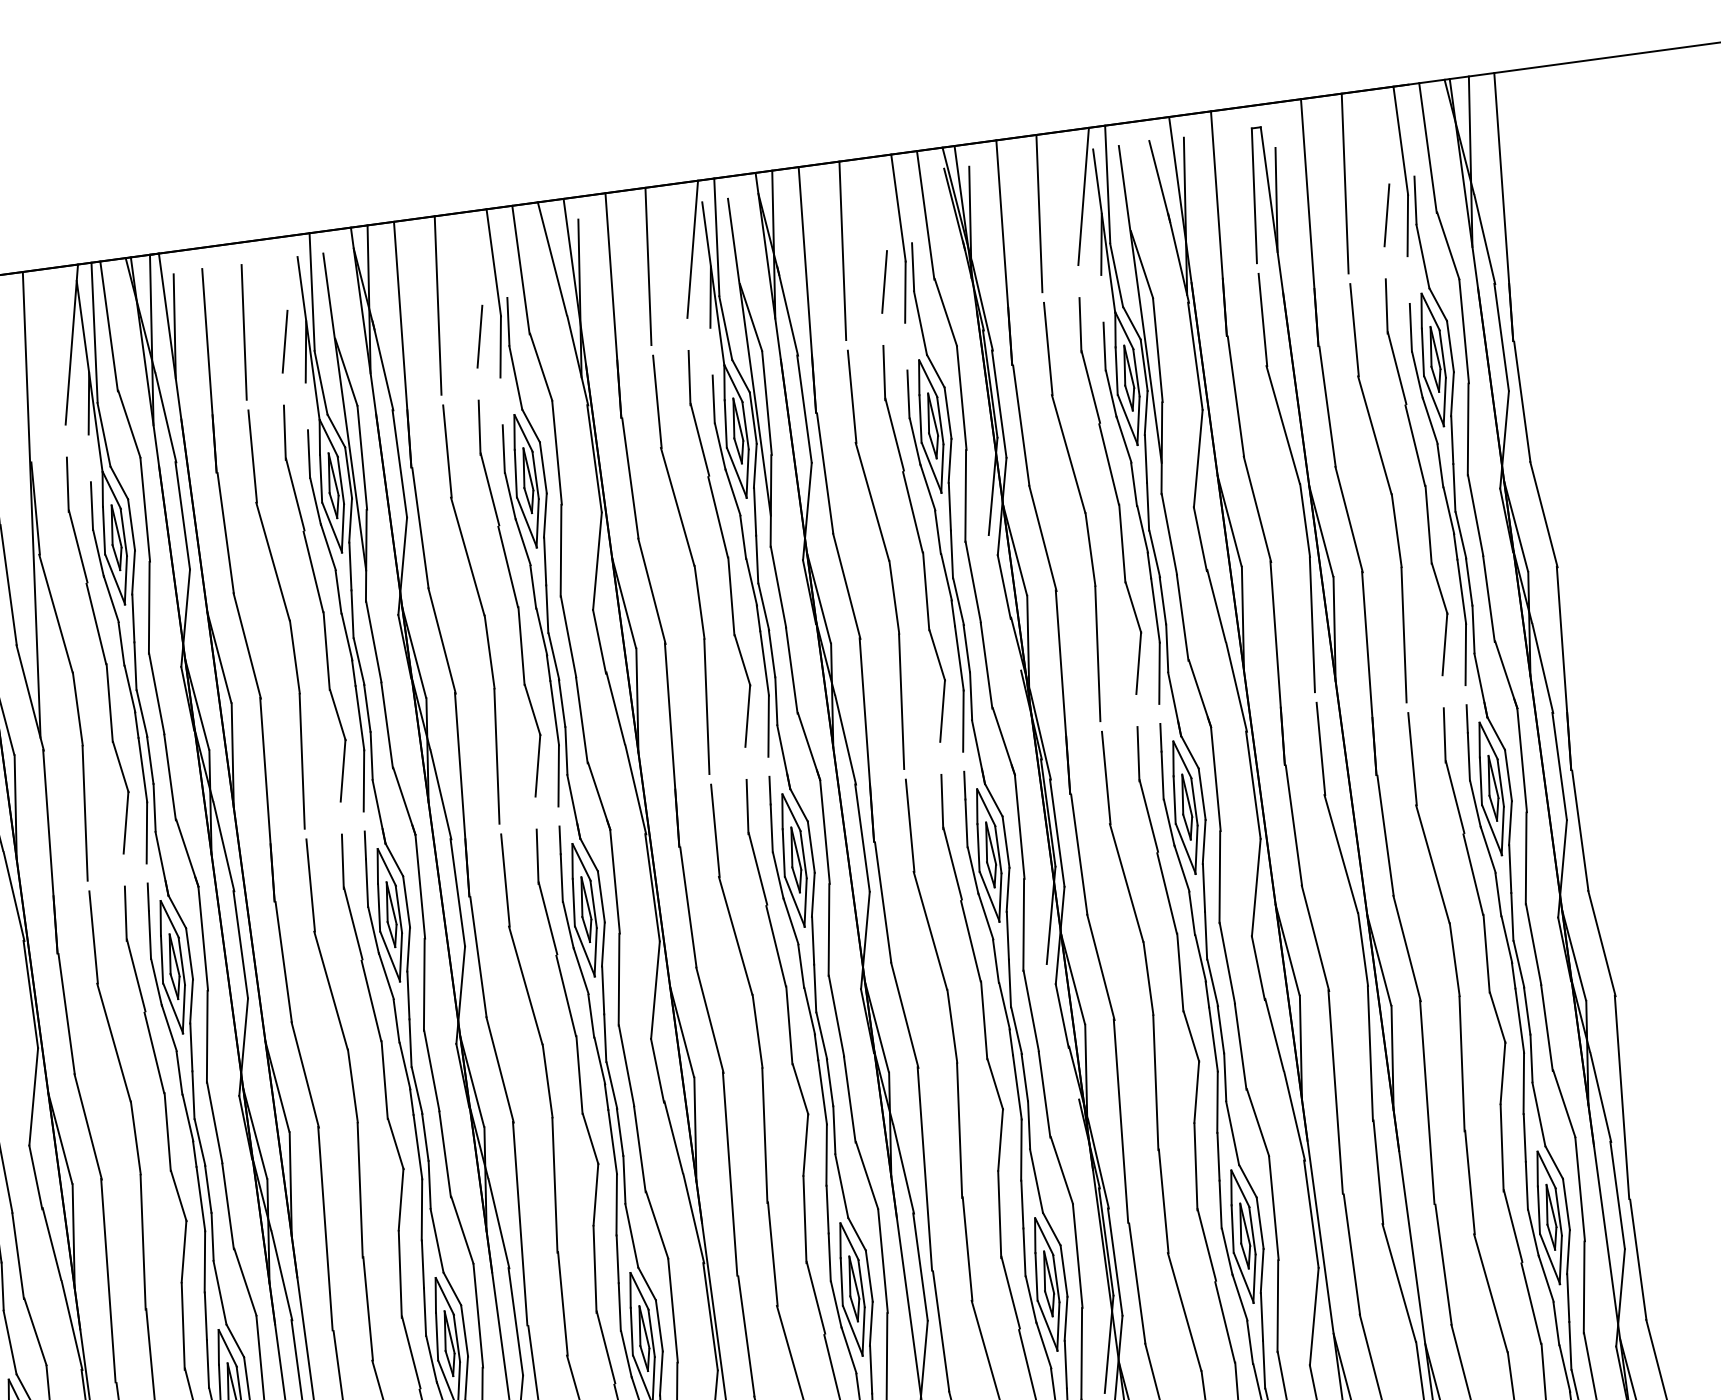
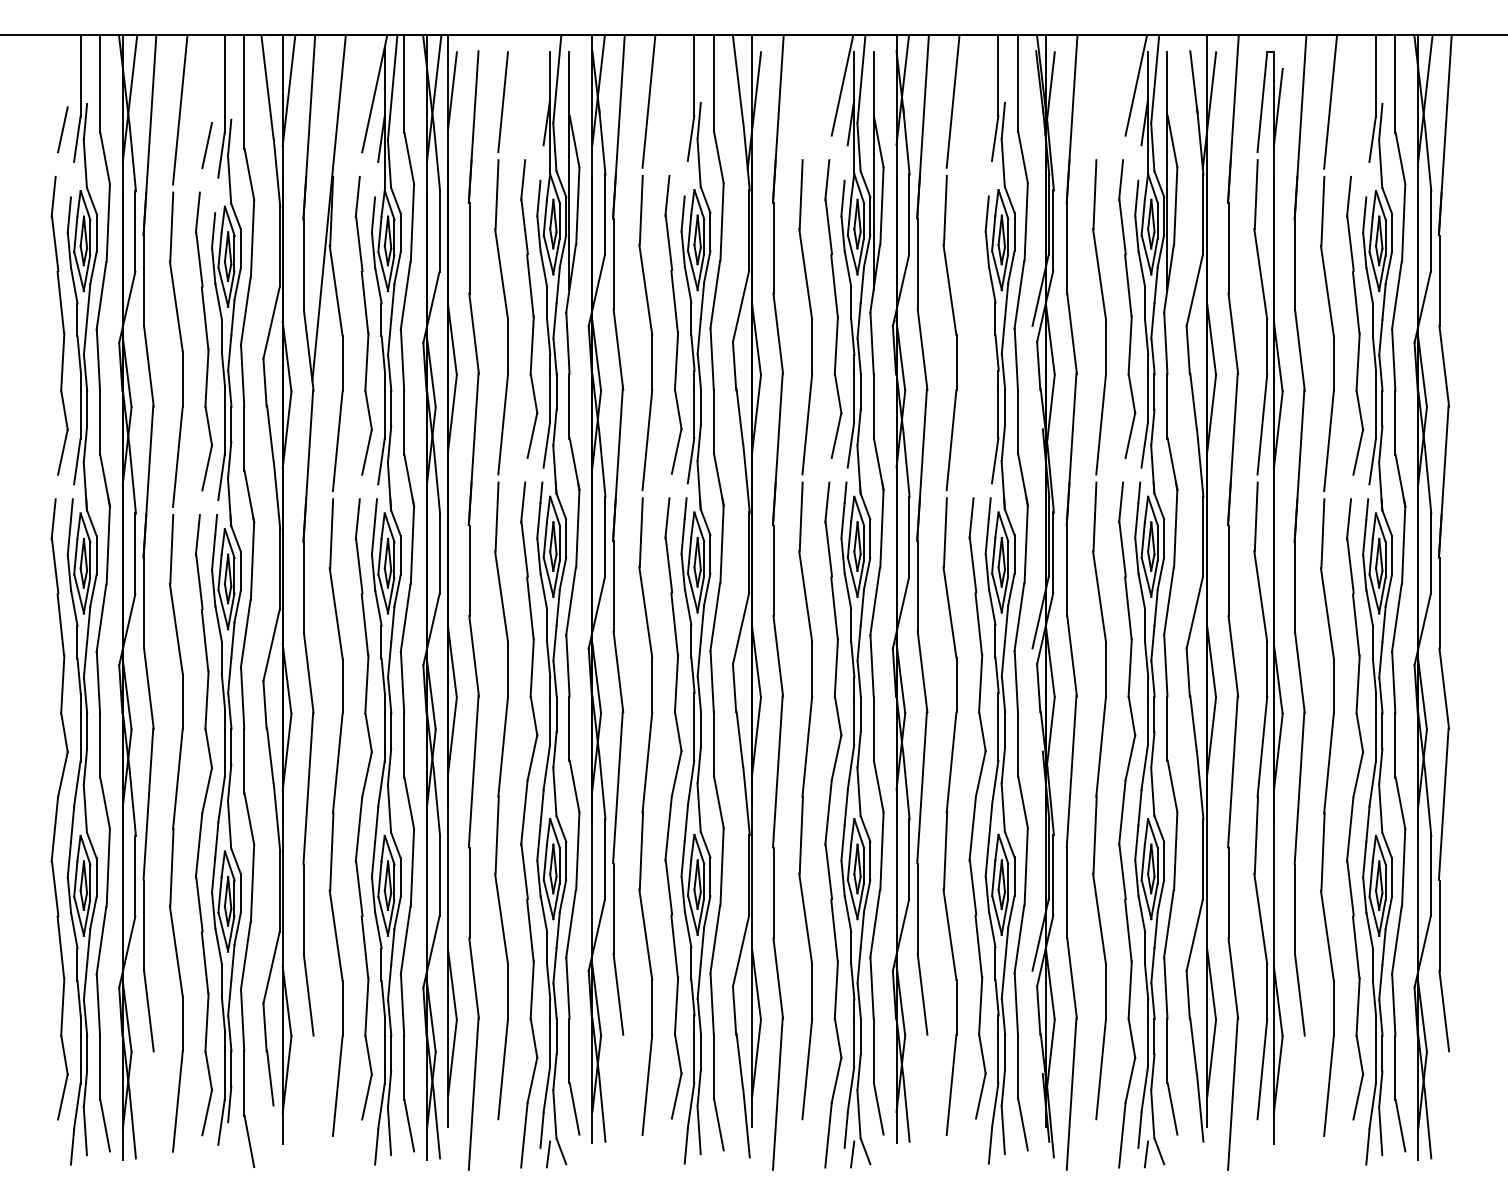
line: (1038, 213) -> (1101, 93), removed
line: (1387, 214) -> (1358, 129), removed
line: (647, 266) -> (807, 93), removed
line: (884, 281) -> (980, 128), removed
line: (479, 336) -> (676, 128), removed
line: (285, 340) -> (532, 112), removed
part: (915, 542) -> (977, 324), removed

